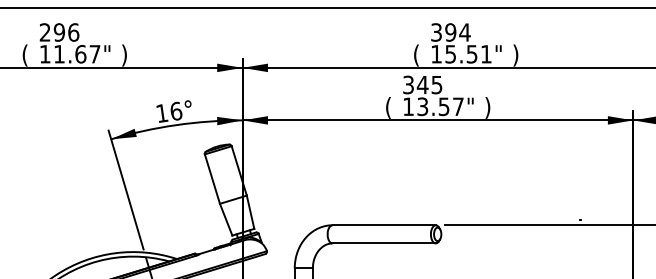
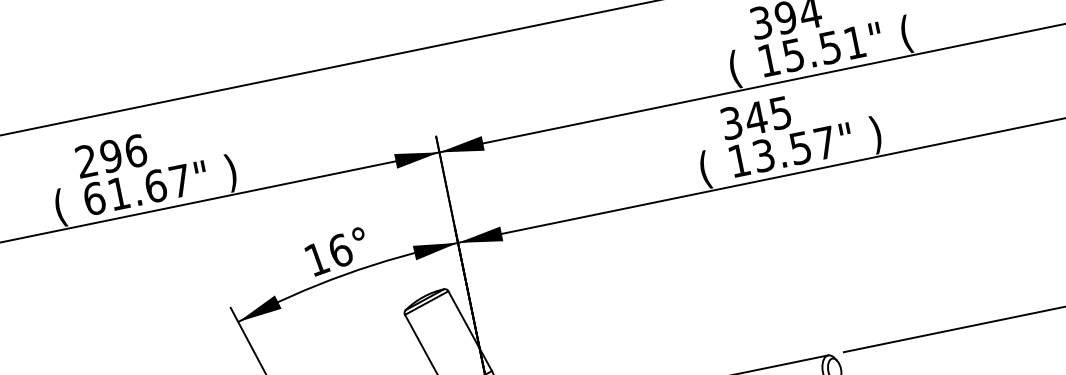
text: (44, 54) -> (93, 199), 11.67" -> 61.67"
text: (515, 55) -> (905, 34), ) -> (

